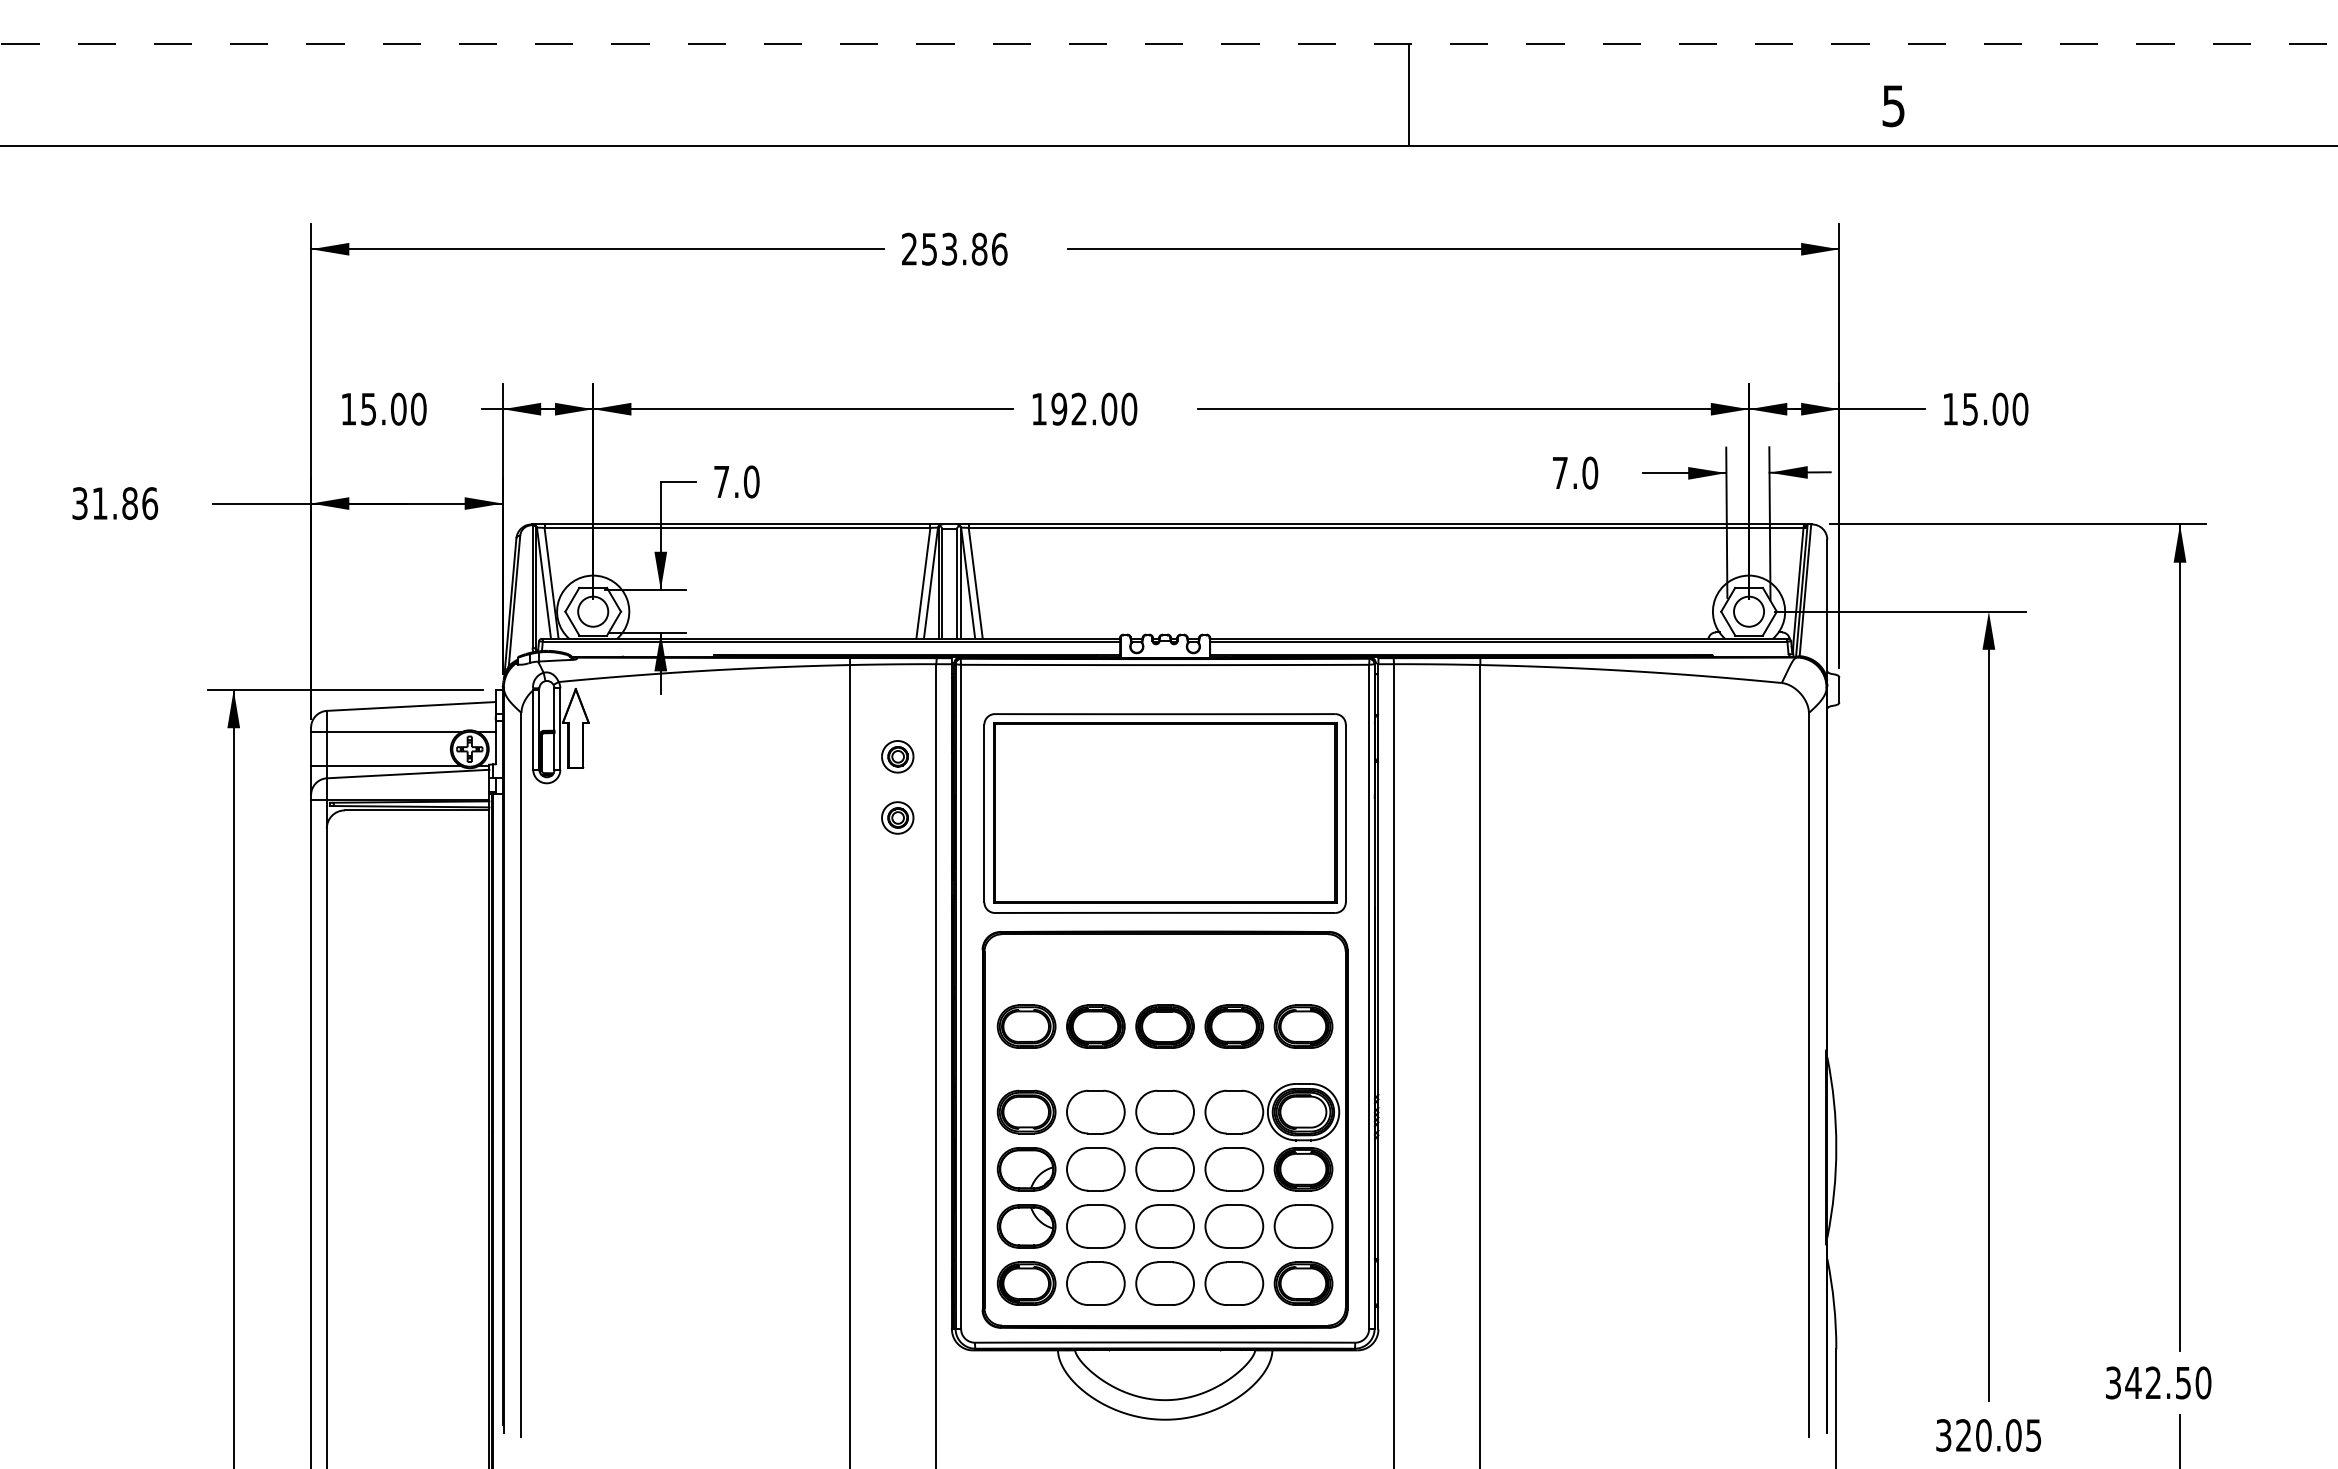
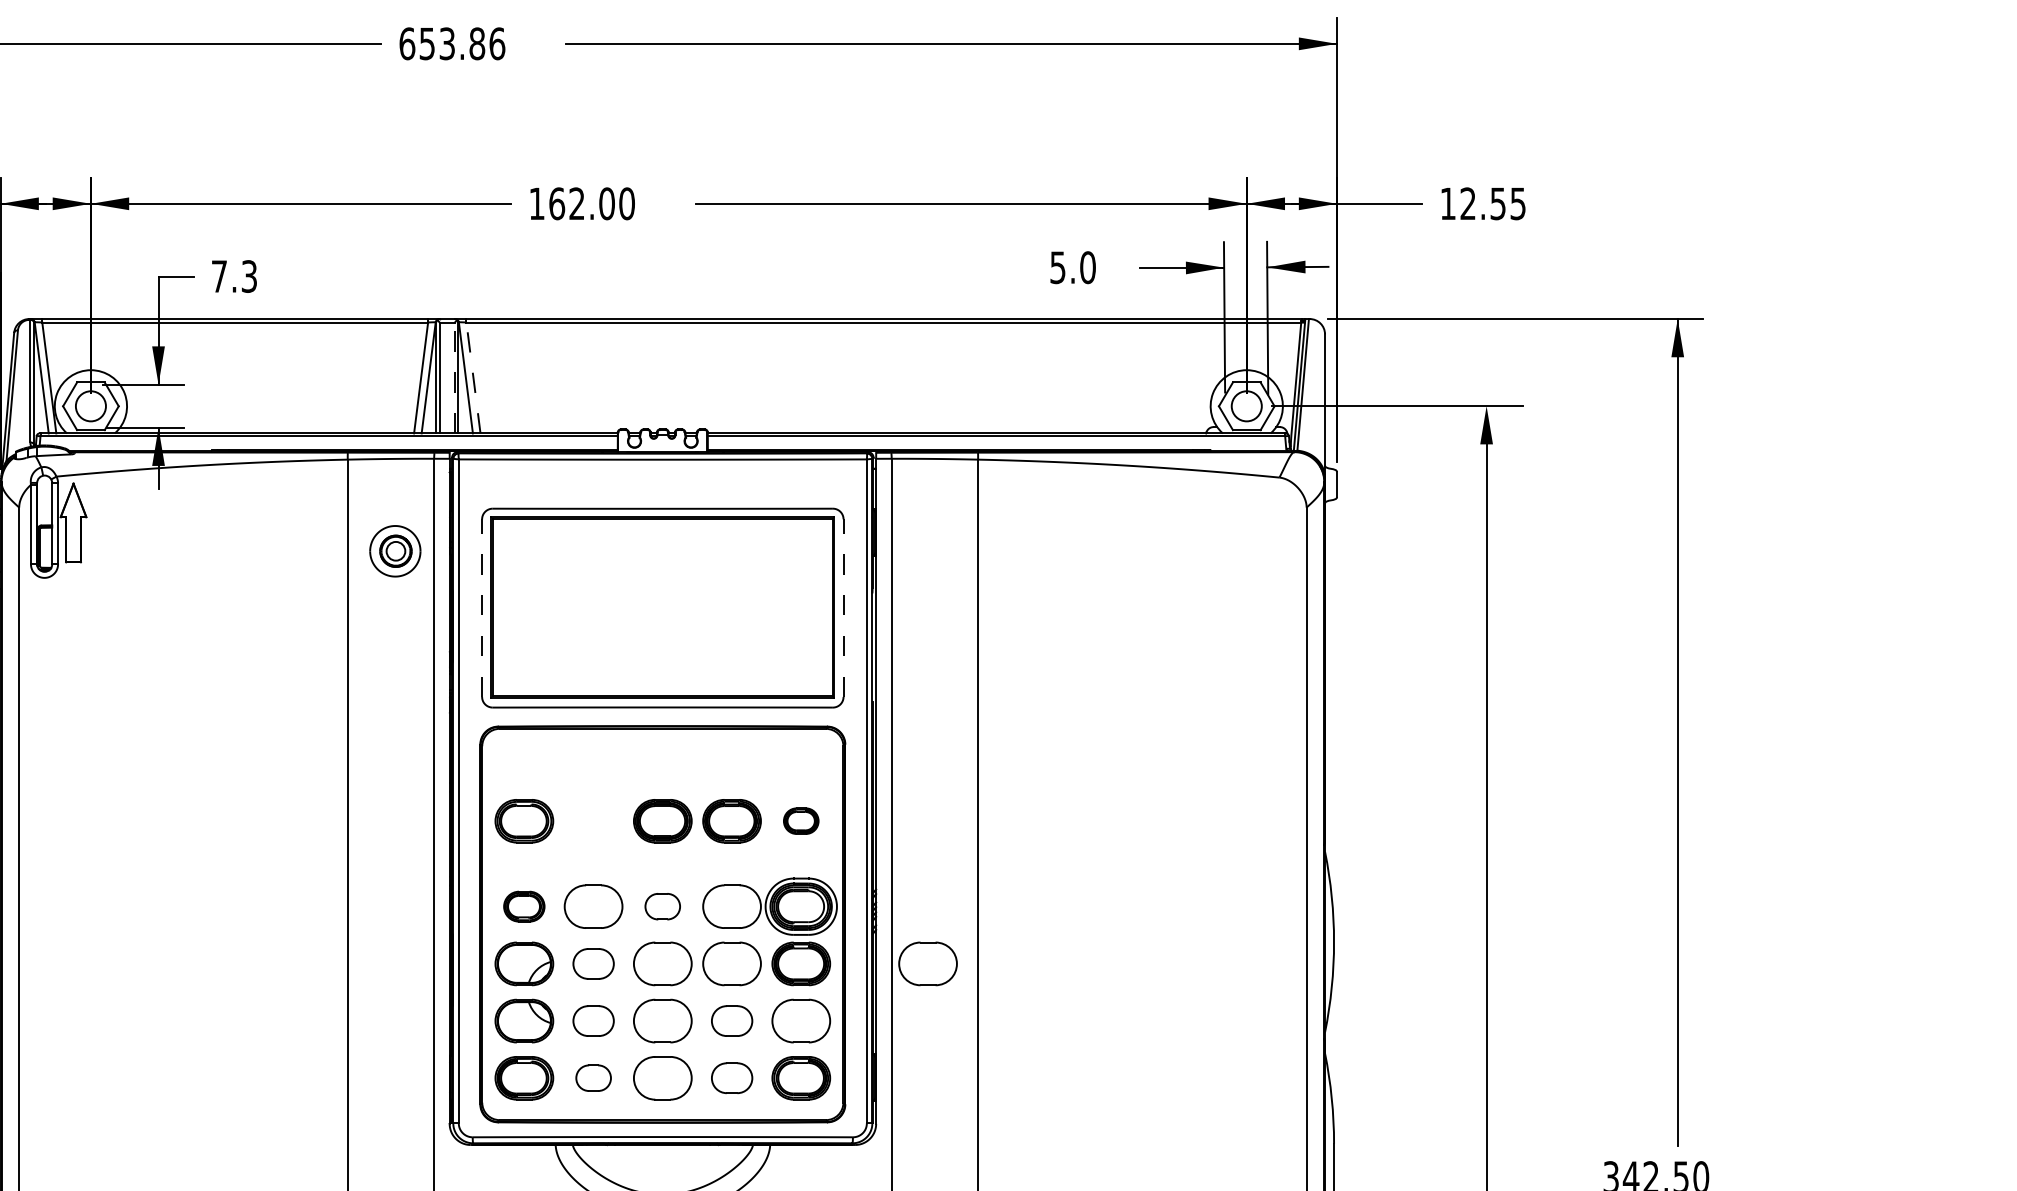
text: (909, 248) -> (407, 43), 253.86 -> 653.86
text: (1059, 408) -> (557, 203), 192.00 -> 162.00
text: (1995, 408) -> (1493, 203), 15.00 -> 12.55
text: (1559, 473) -> (1057, 268), 7.0 -> 5.0
text: (751, 481) -> (249, 276), 7.0 -> 7.3
line: (956, 583) -> (454, 378), solid -> dashed
line: (975, 583) -> (473, 378), solid -> dashed
part: (897, 756) -> (395, 551), size x1.6
line: (984, 813) -> (482, 608), solid -> dashed
line: (1345, 813) -> (843, 608), solid -> dashed
part: (897, 817) -> (395, 612), removed
part: (1095, 1026) -> (593, 821), removed
part: (1303, 1026) -> (801, 821), size x0.6
part: (1026, 1111) -> (524, 906), size x0.7
part: (1164, 1111) -> (662, 906), size x0.6
part: (1095, 1169) -> (593, 964), size x0.7
part: (1430, 1169) -> (928, 964), added
part: (1095, 1226) -> (593, 1021), size x0.7
part: (1234, 1226) -> (732, 1021), size x0.7
part: (1095, 1283) -> (593, 1078), size x0.6
part: (1234, 1283) -> (732, 1078), size x0.7

